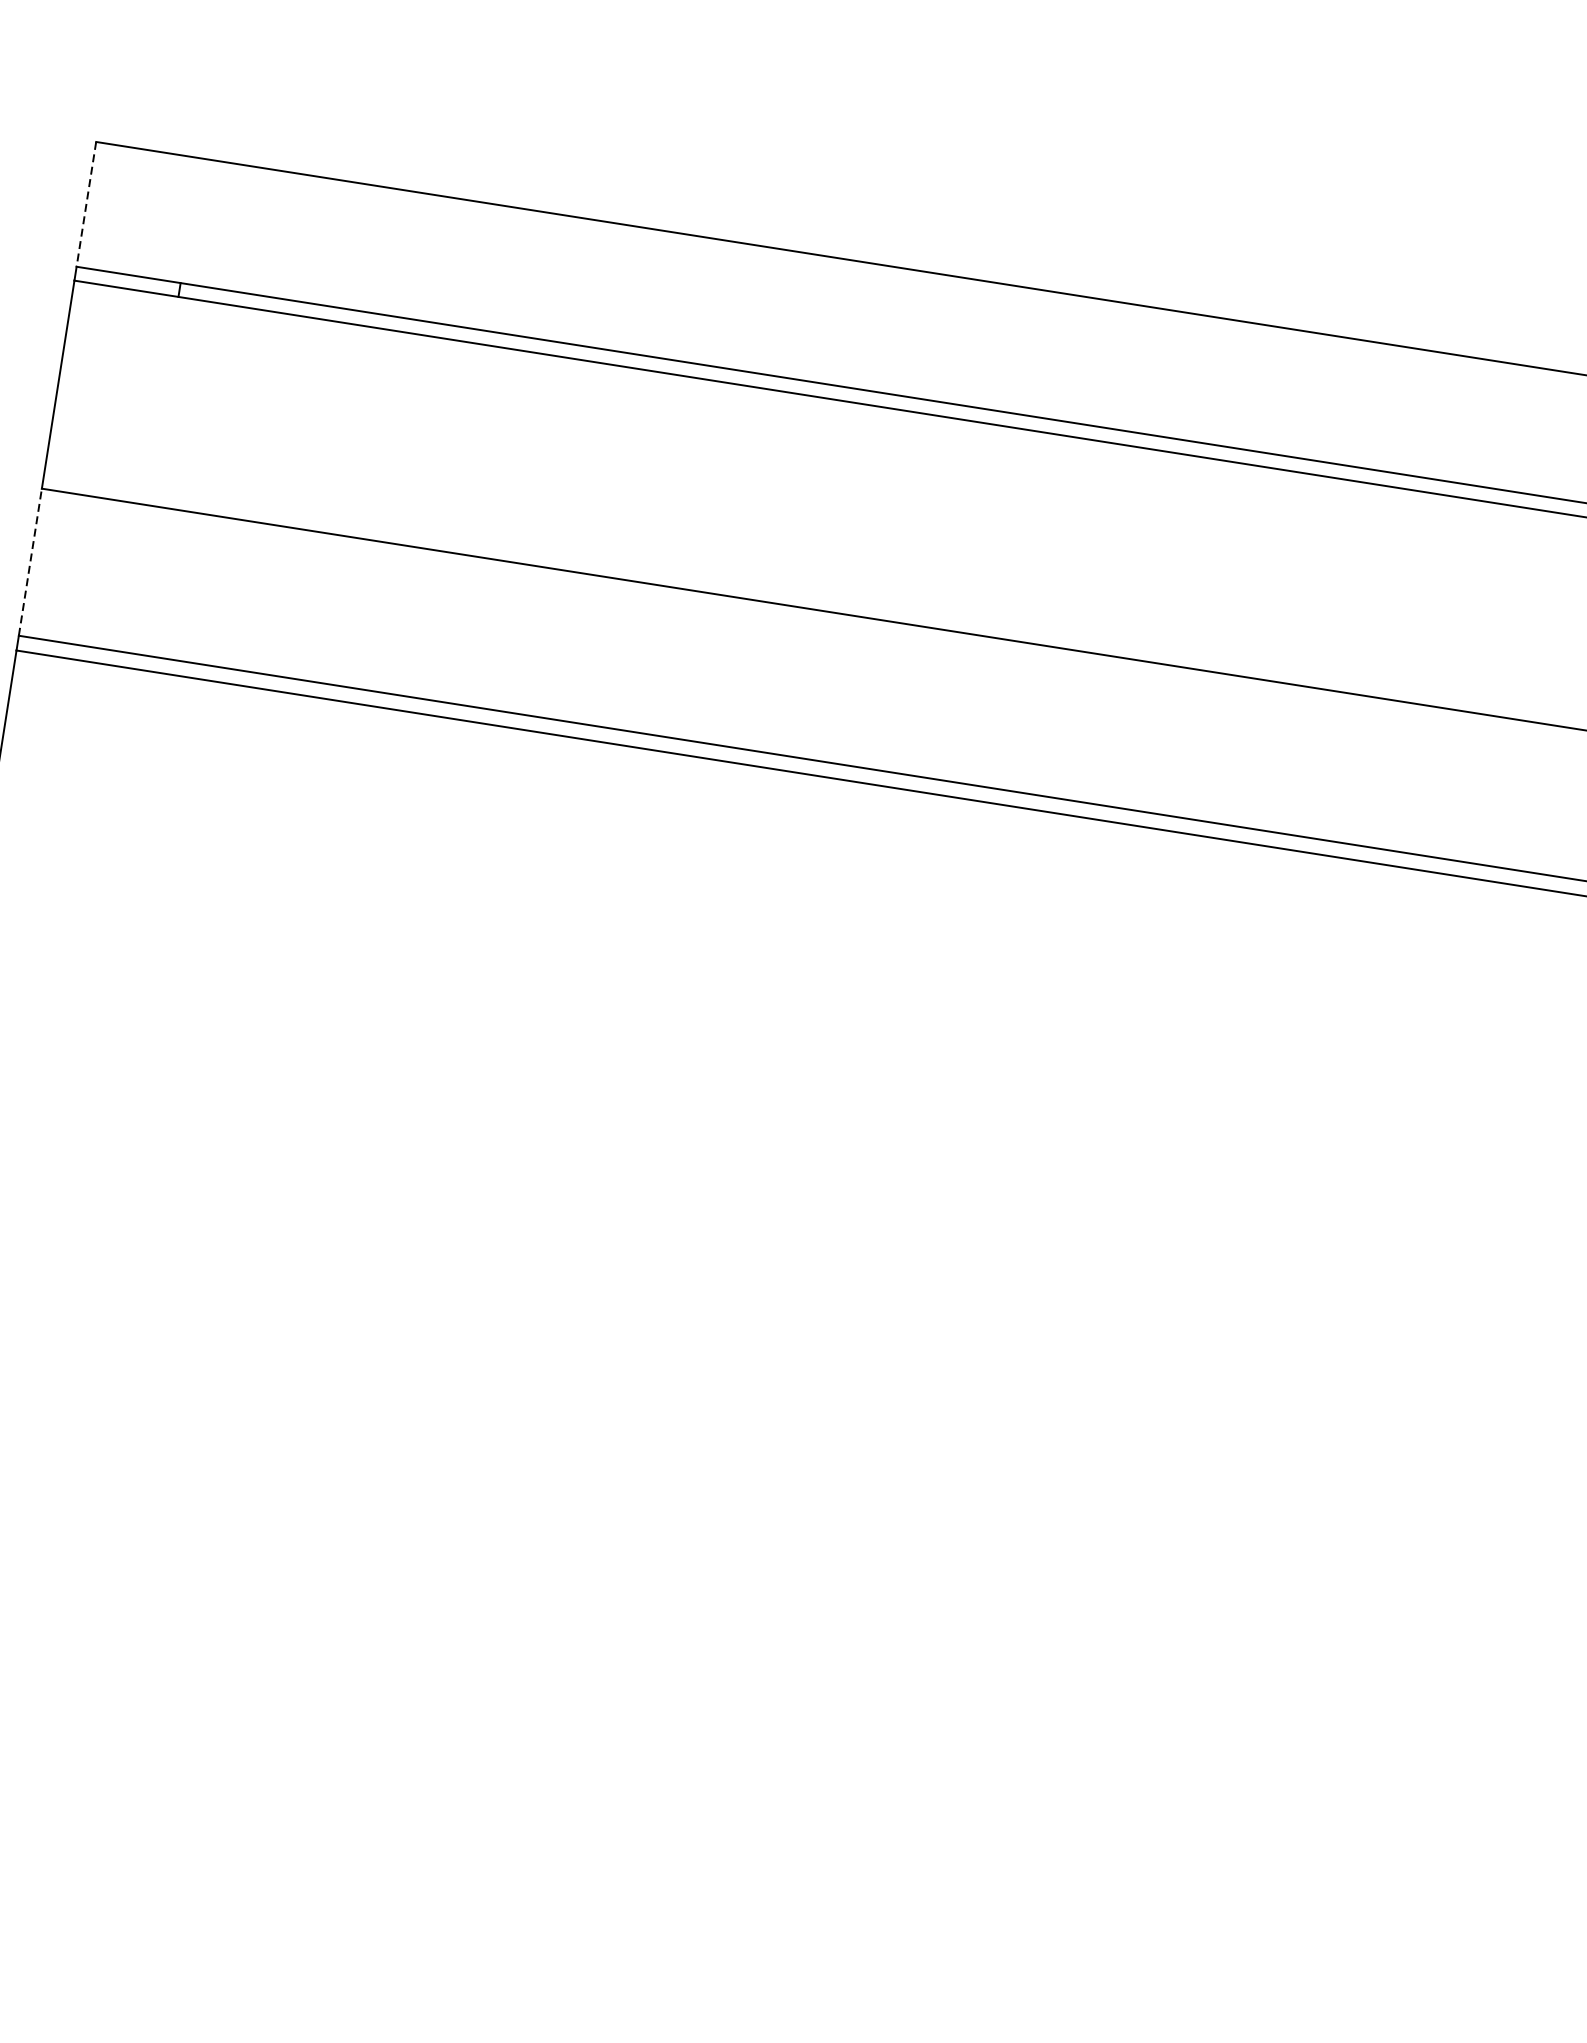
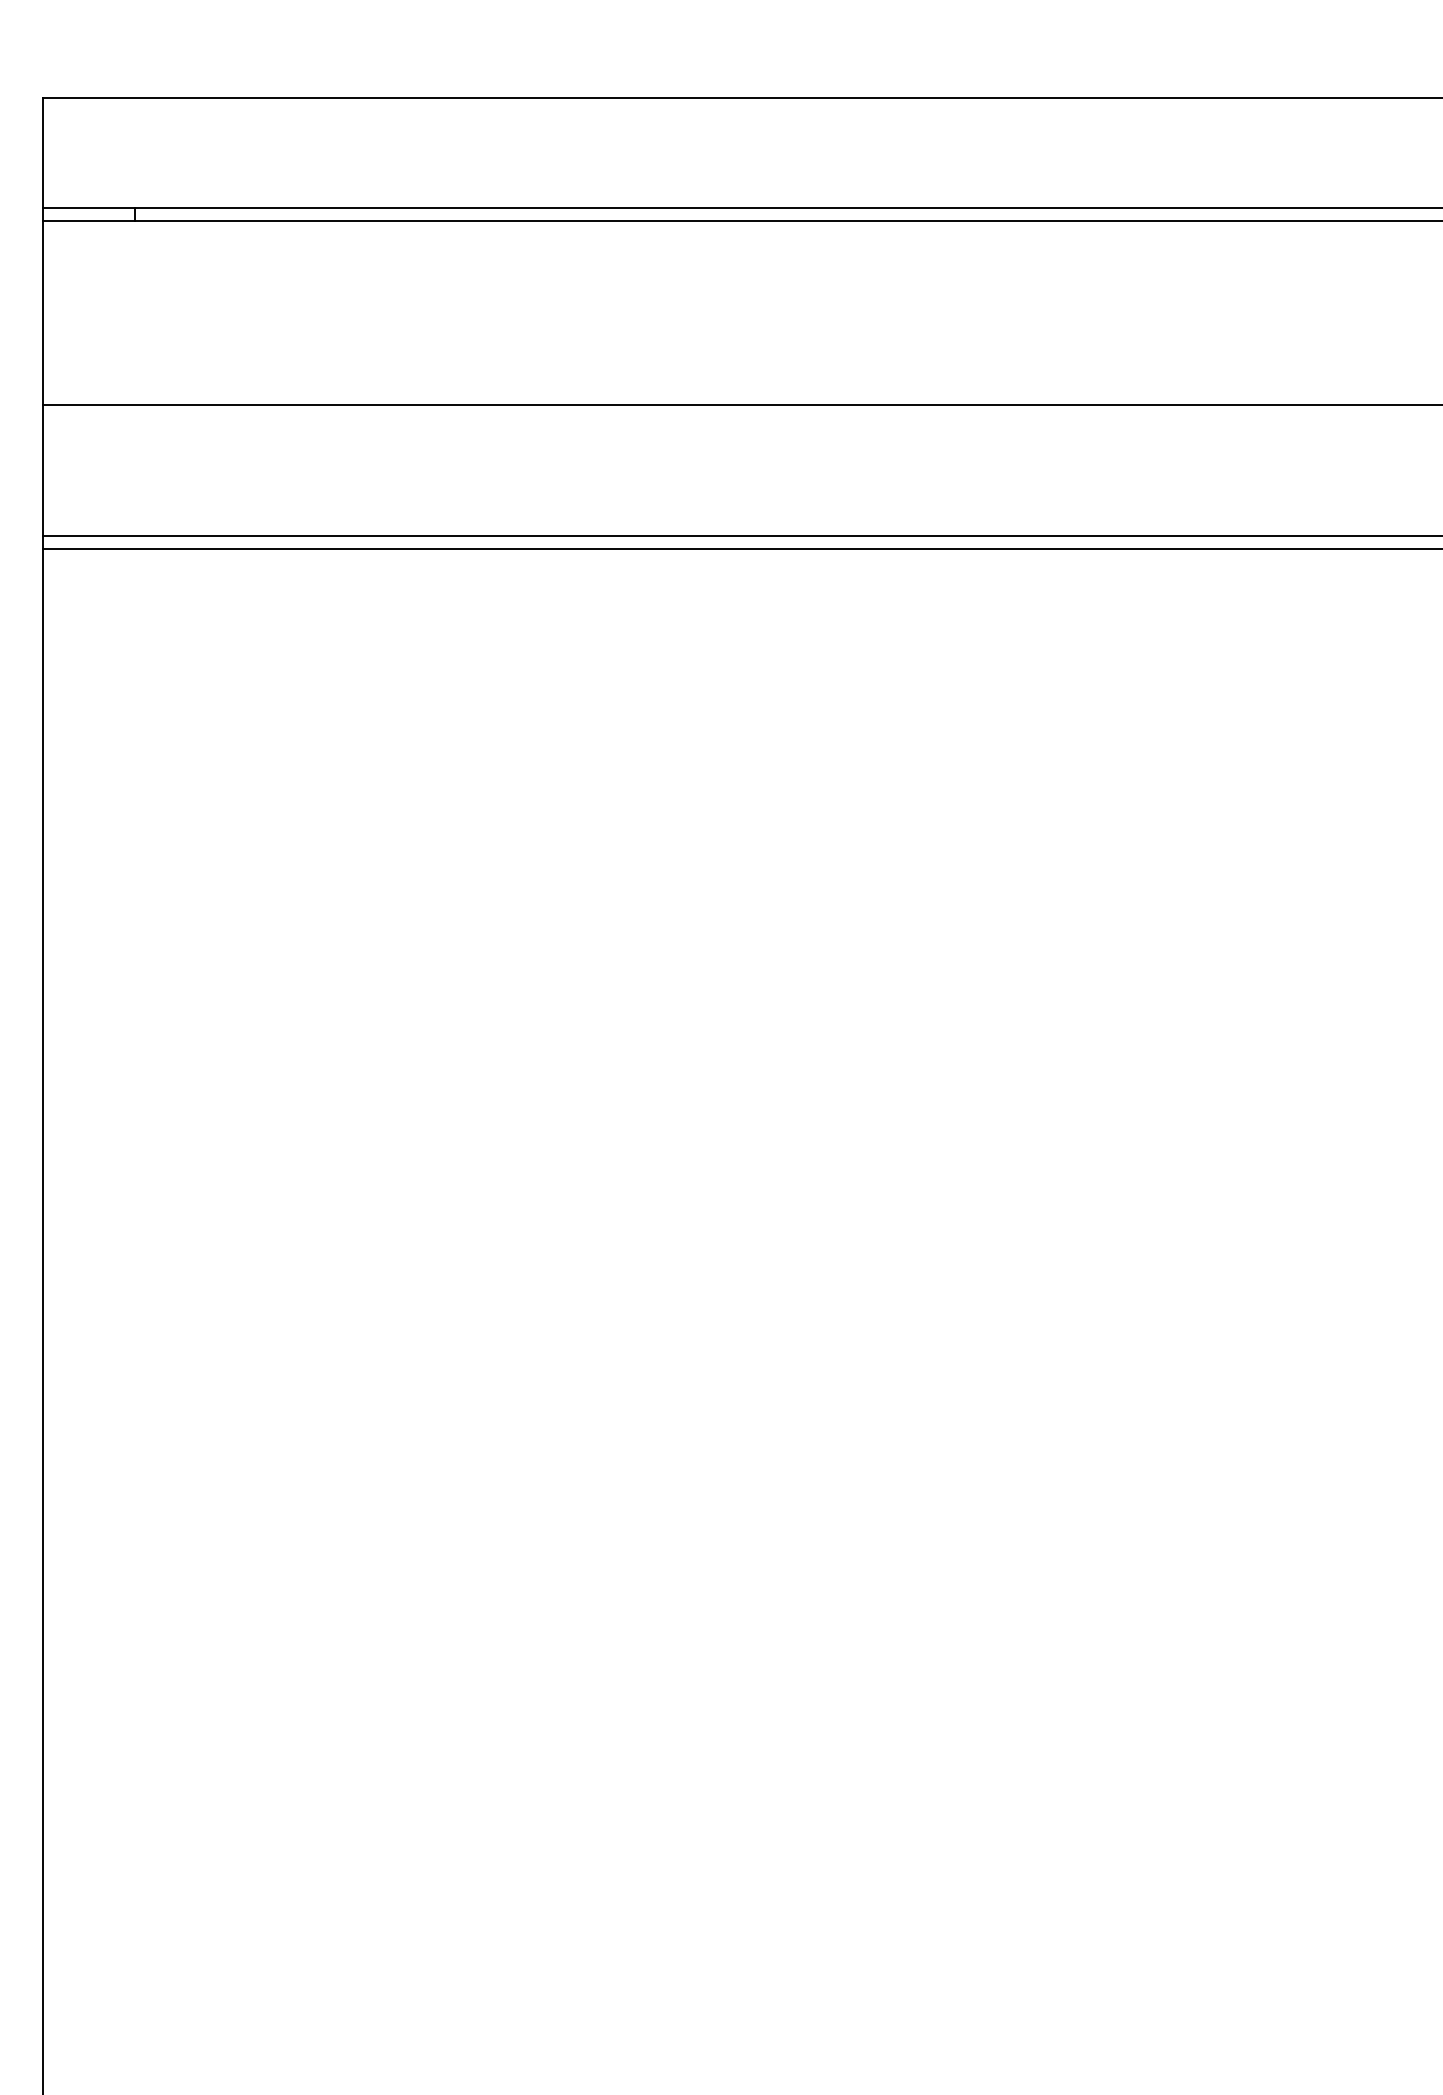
line: (85, 204) -> (42, 153), dashed -> solid
line: (30, 562) -> (42, 470), dashed -> solid

